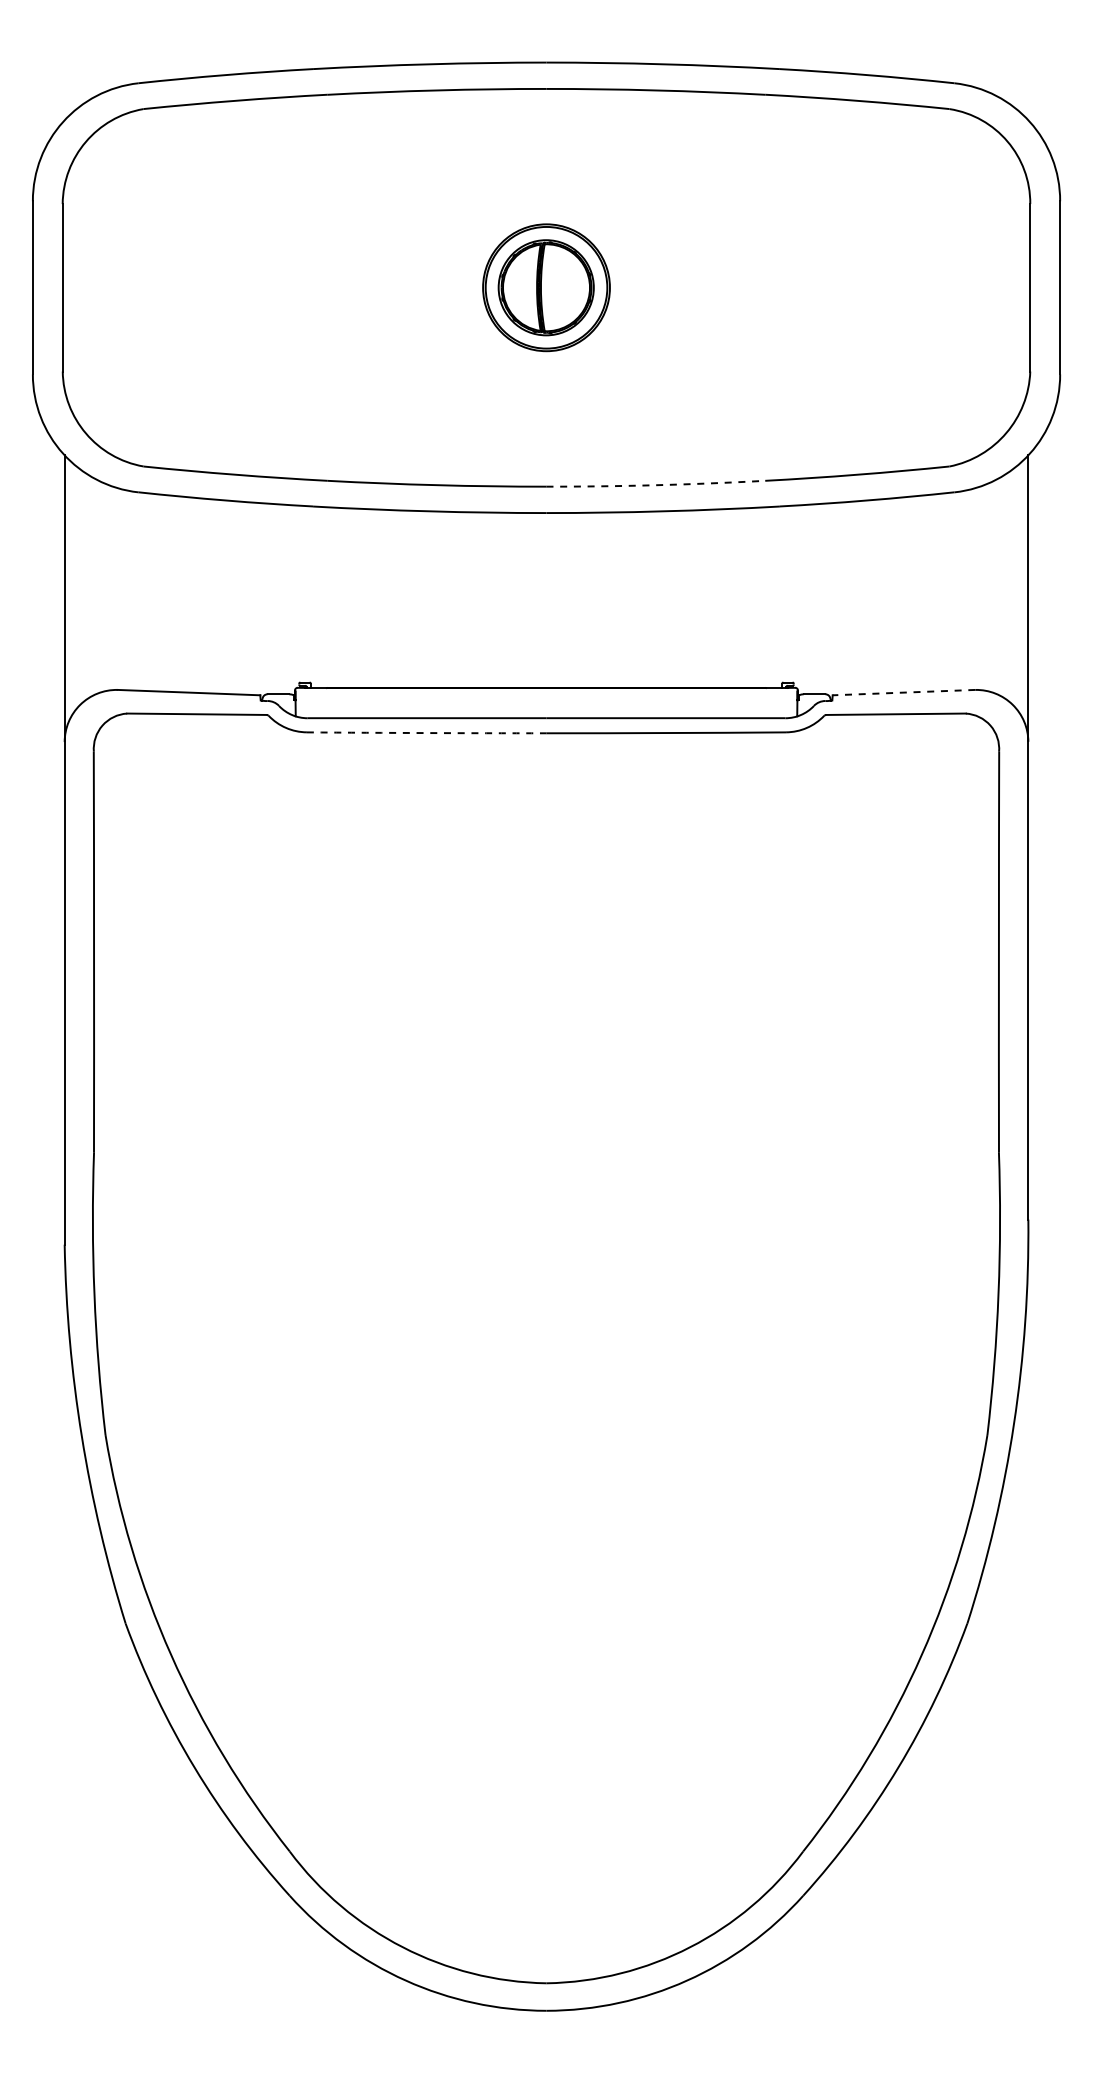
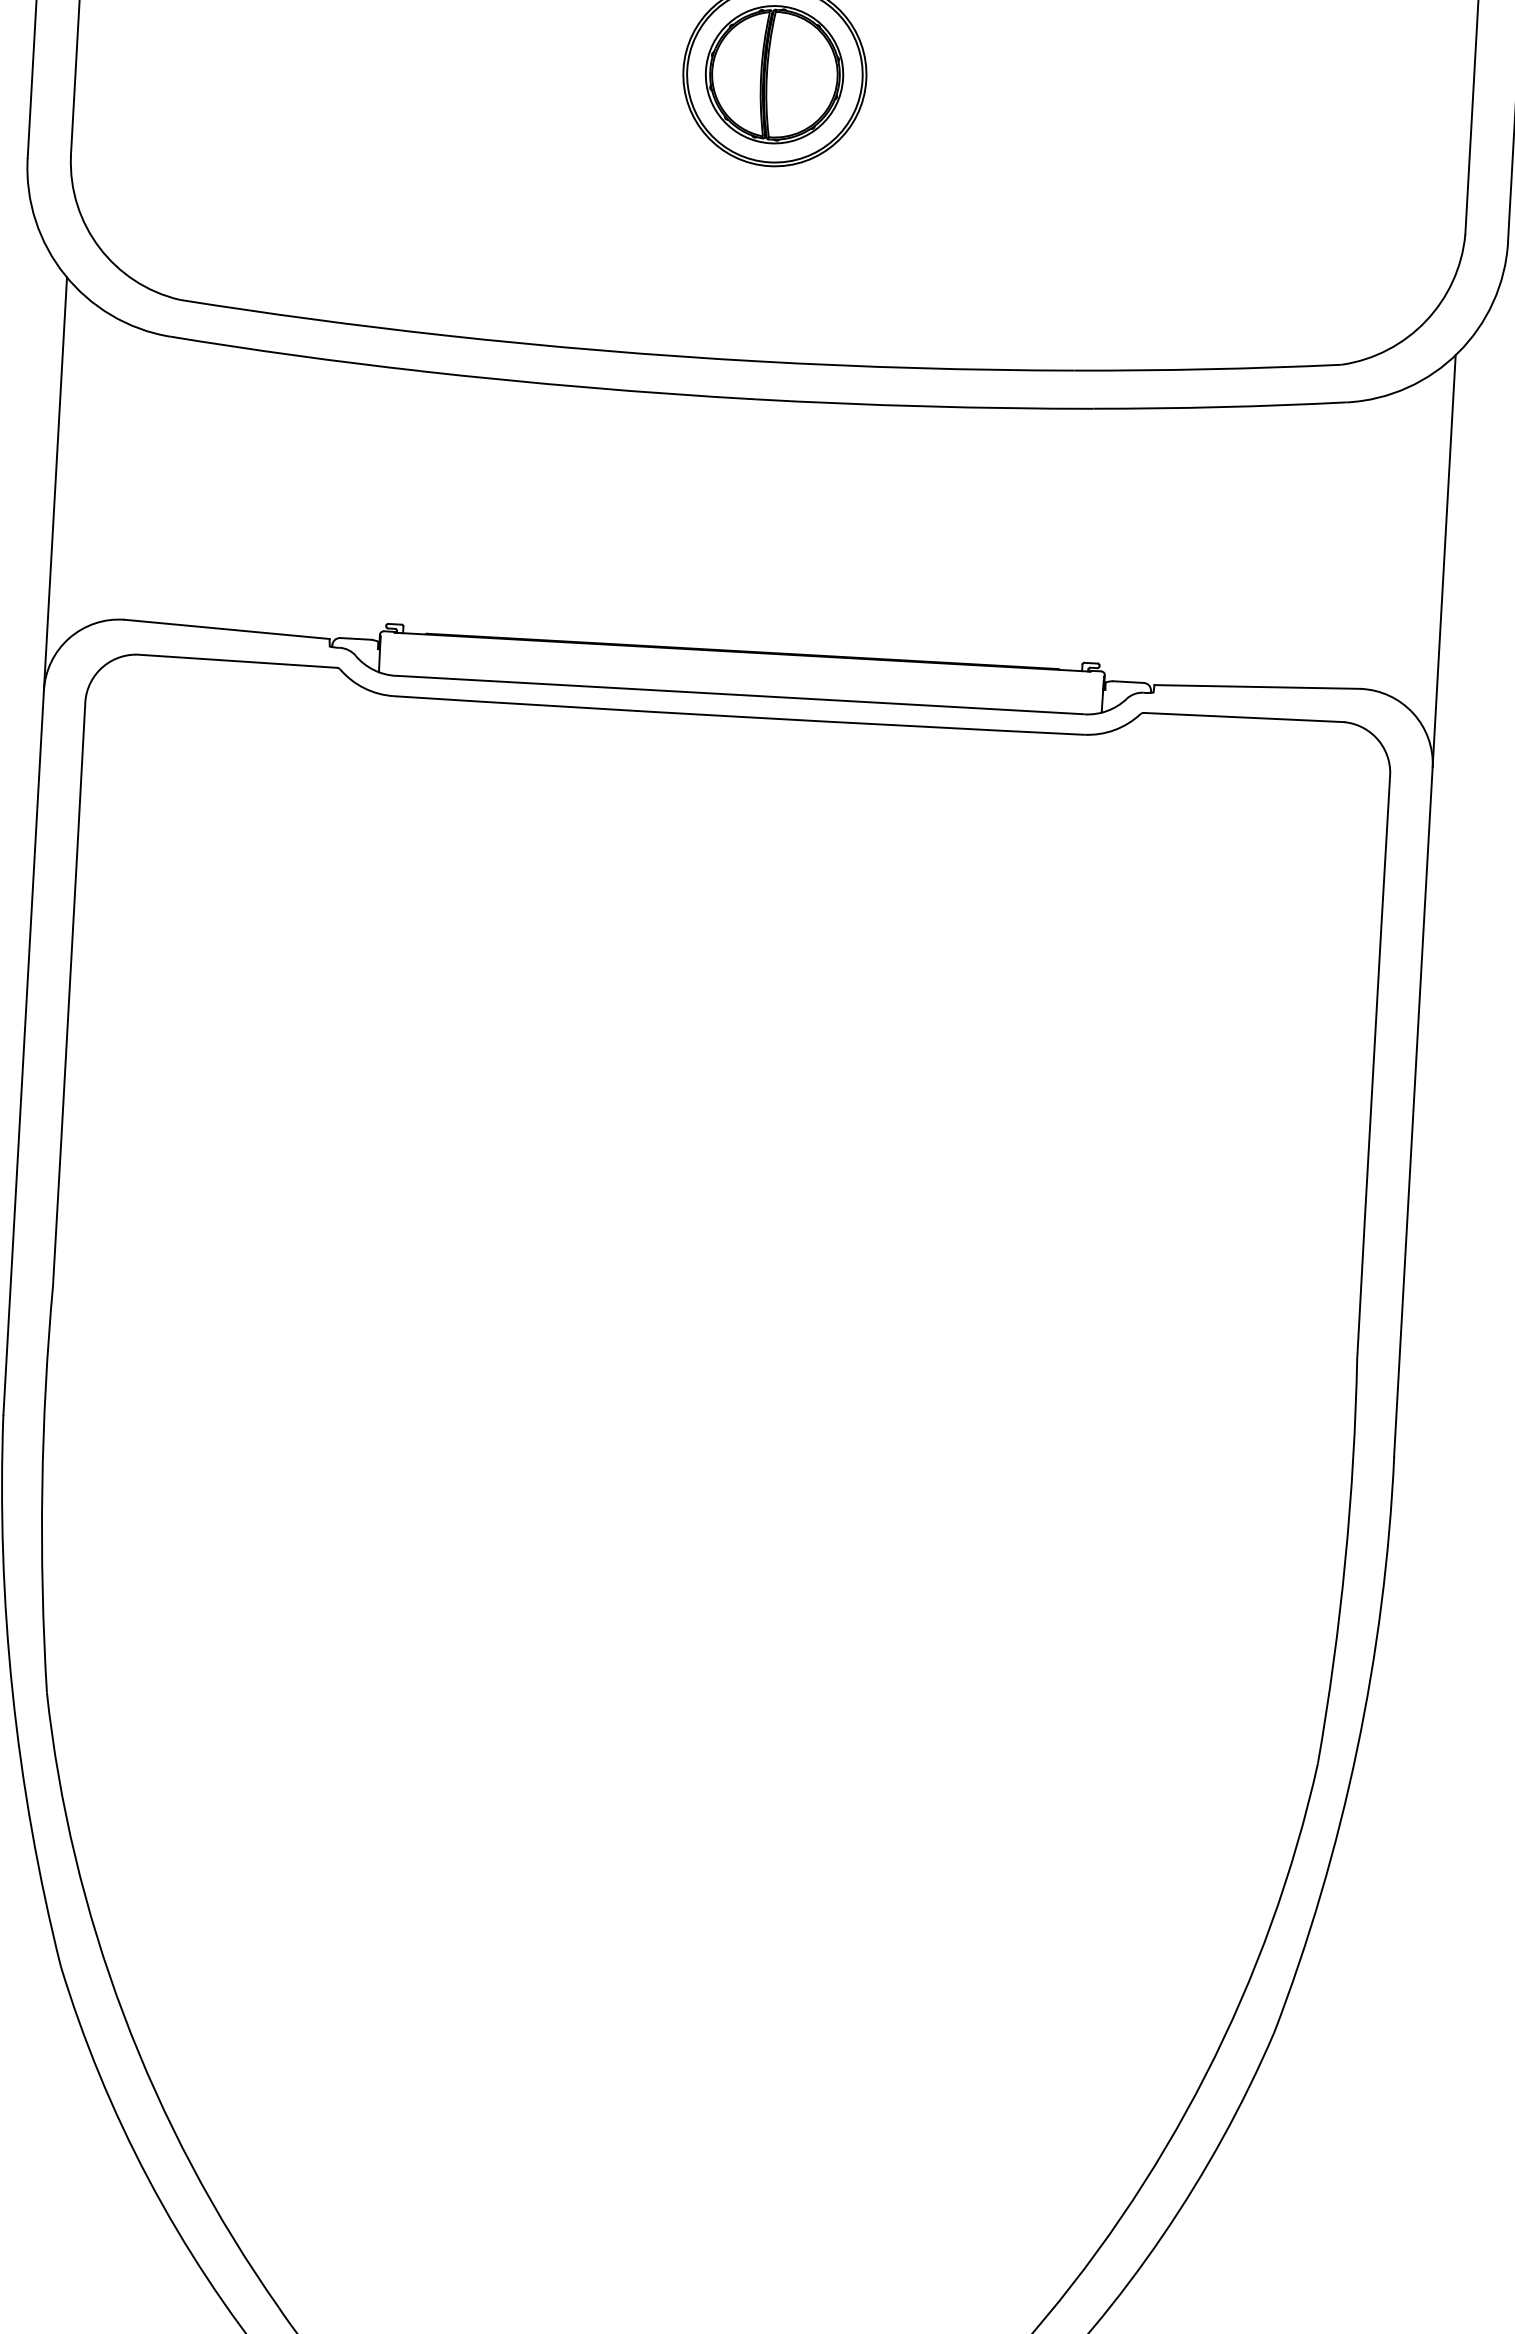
arc: (655, 485) -> (916, 368), dashed -> solid
line: (903, 692) -> (1256, 686), dashed -> solid
arc: (426, 733) -> (566, 707), dashed -> solid

